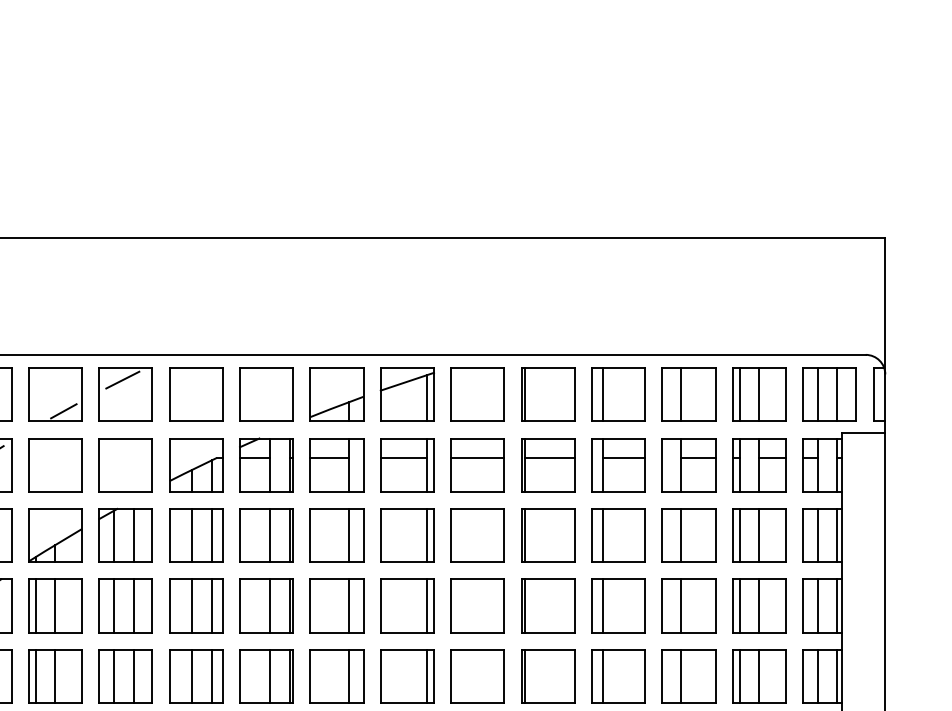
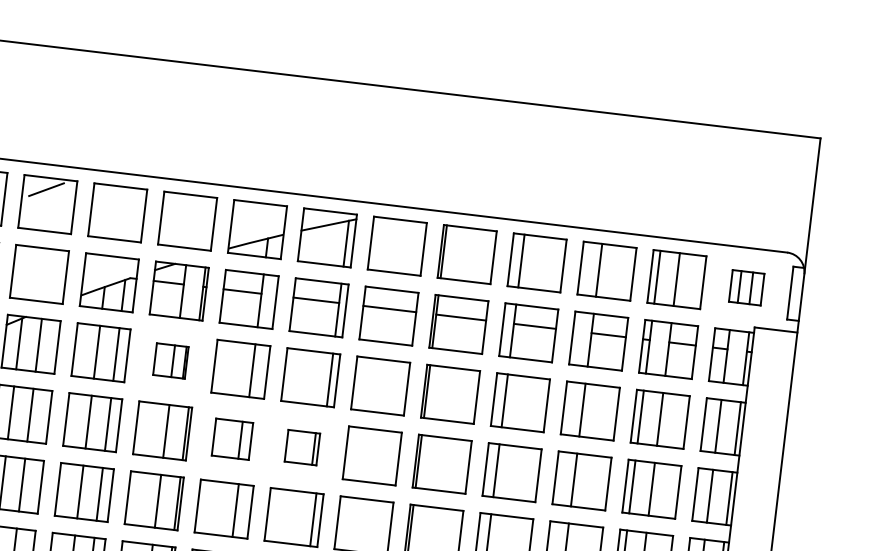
part: (829, 394) -> (746, 287), size x0.6
part: (266, 535) -> (170, 360), size x0.6
part: (336, 605) -> (232, 438), size x0.7
part: (407, 605) -> (302, 447), size x0.6

